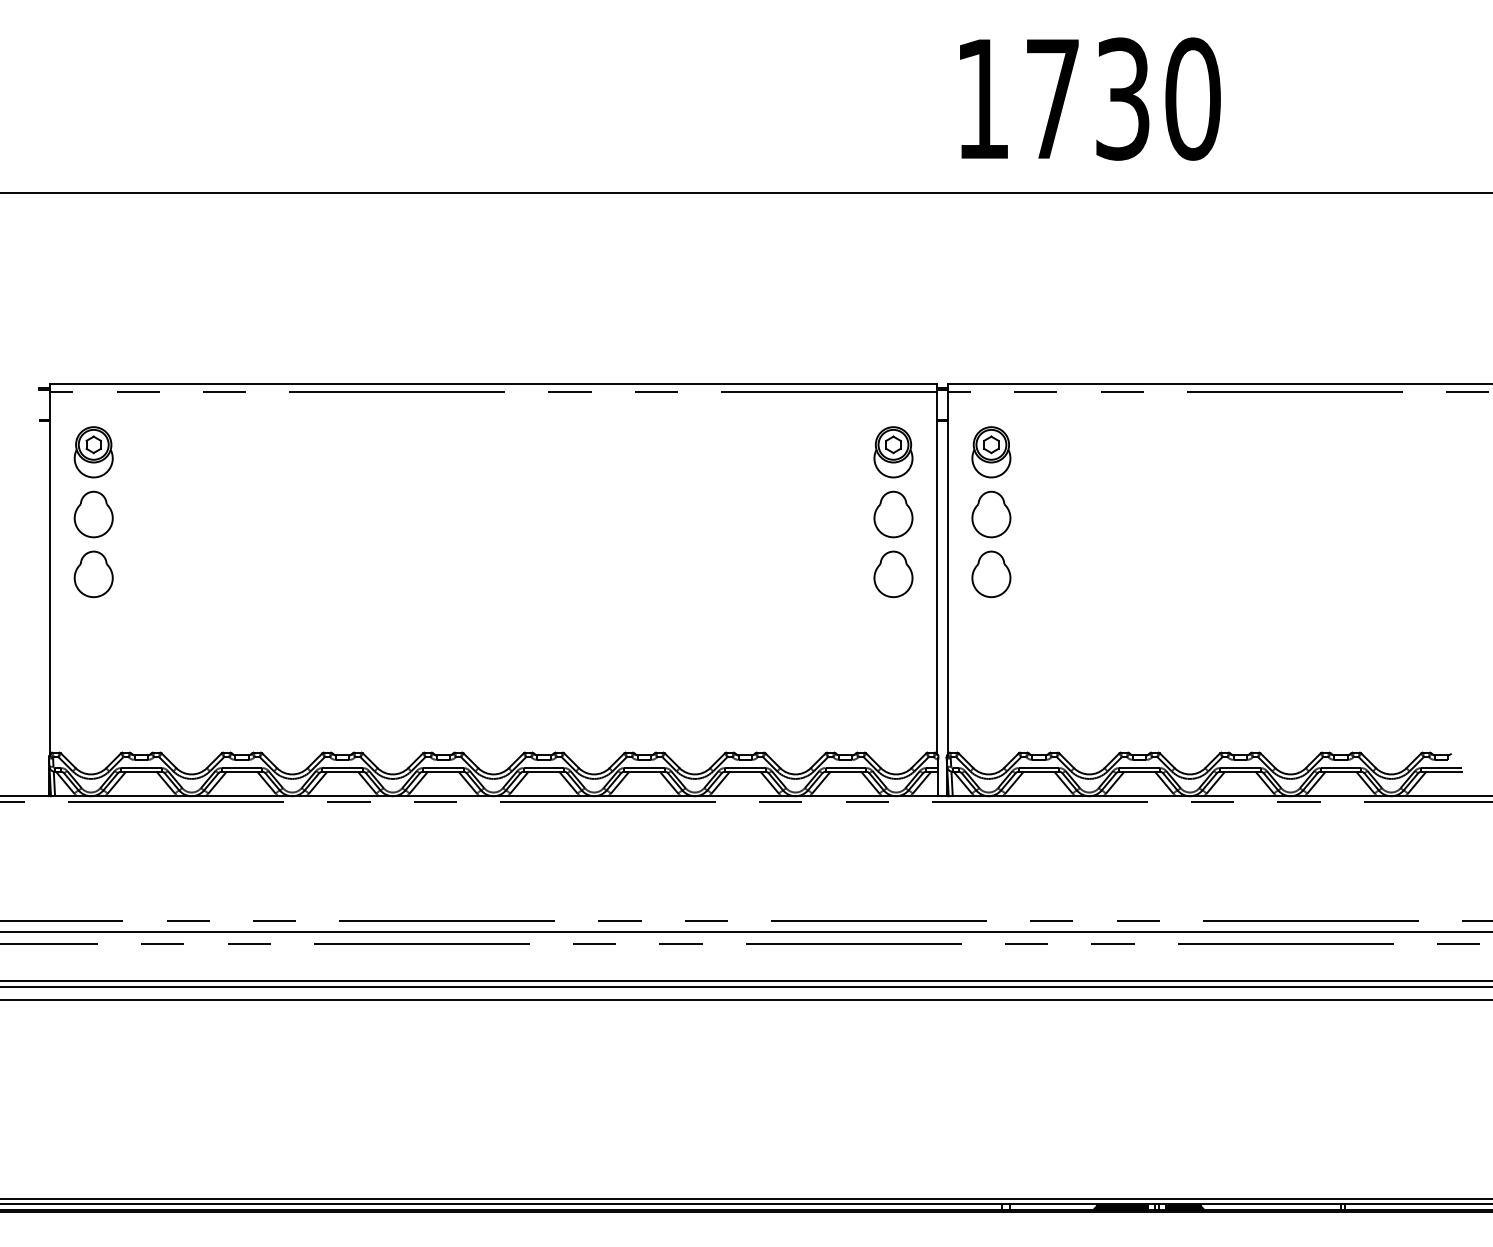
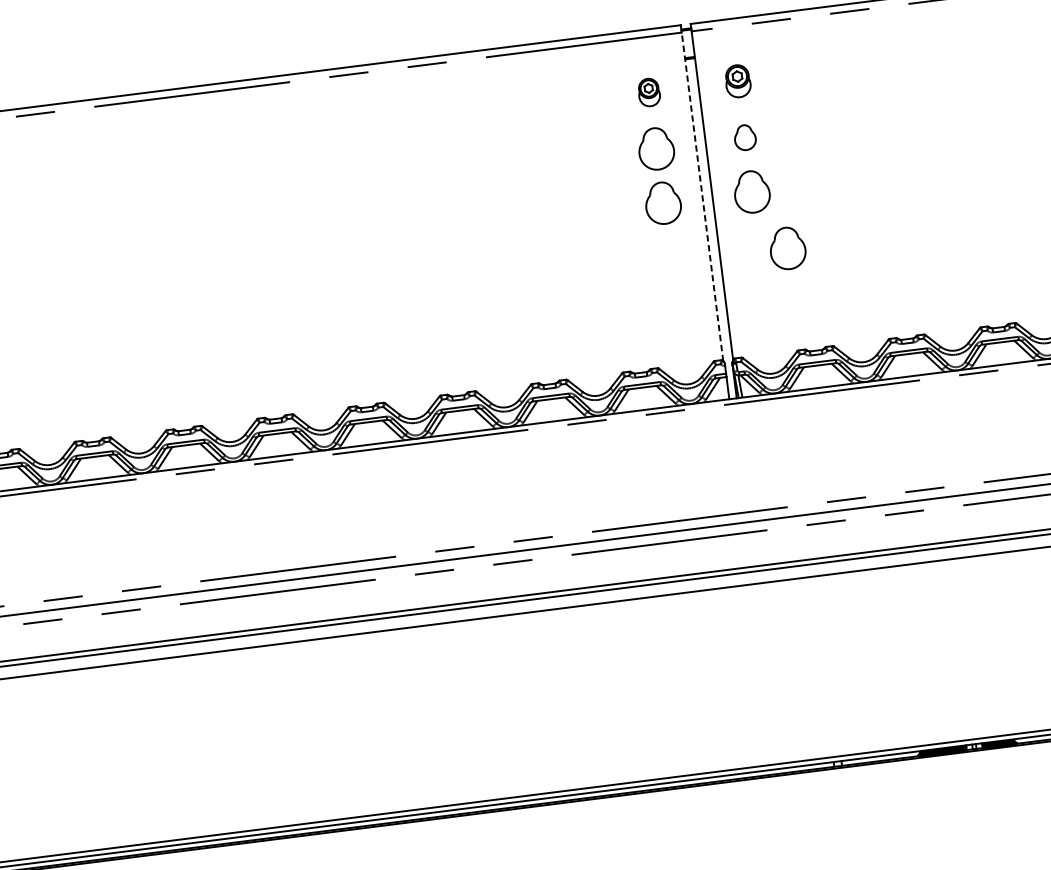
part: (893, 452) -> (649, 92), size x0.6
part: (991, 452) -> (738, 81), size x0.7
part: (991, 514) -> (745, 137), size x0.6
line: (937, 572) -> (702, 196), solid -> dashed
part: (1022, 640) -> (787, 248), added

